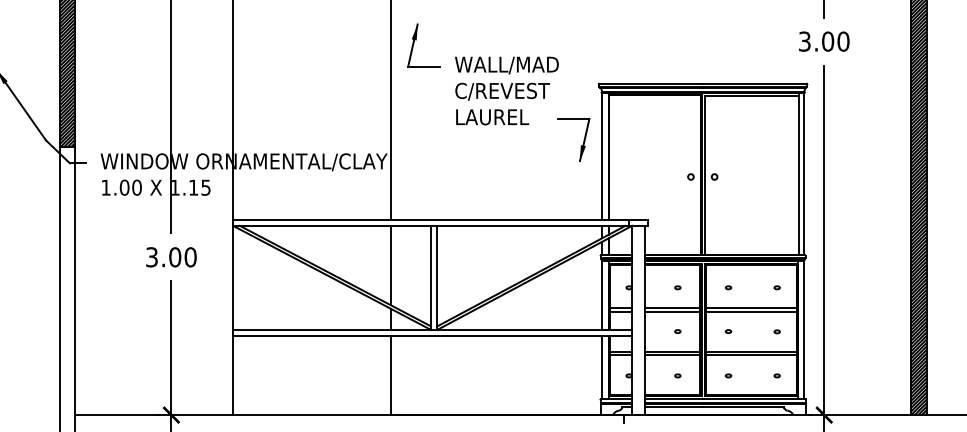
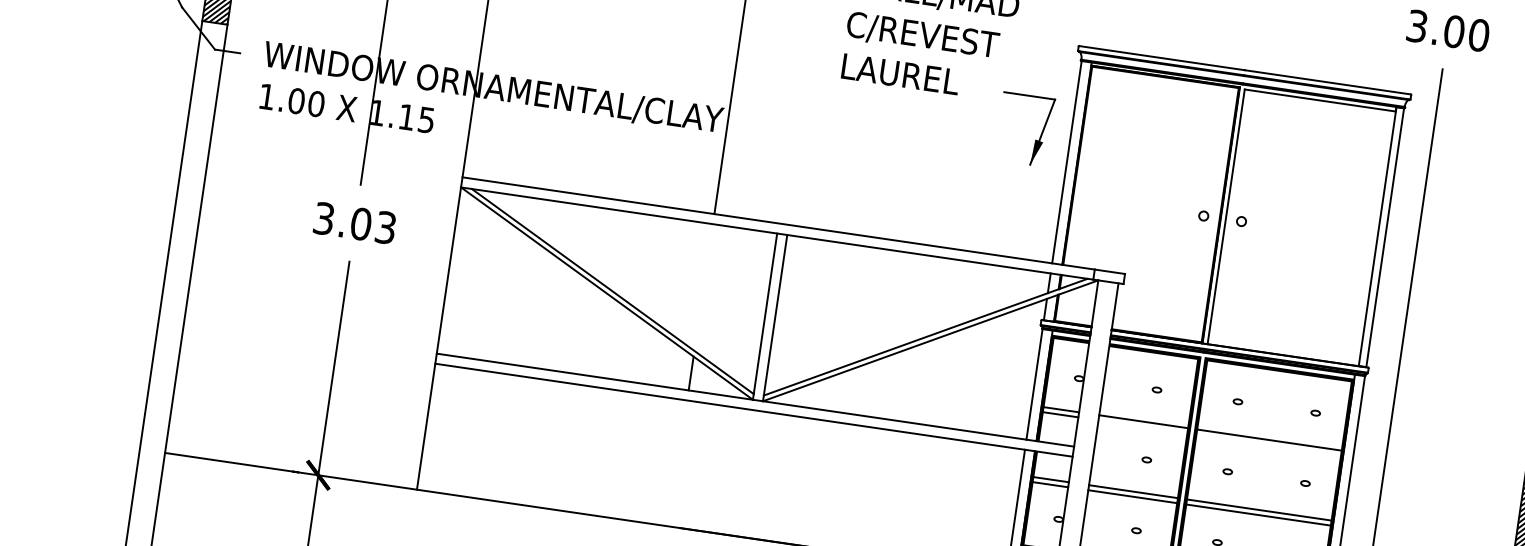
text: (190, 257) -> (385, 228), 3.00 -> 3.03
line: (390, 265) -> (703, 287), removed
line: (672, 311) -> (1142, 426), removed
line: (751, 311) -> (1269, 445), removed
line: (390, 375) -> (677, 463), removed

